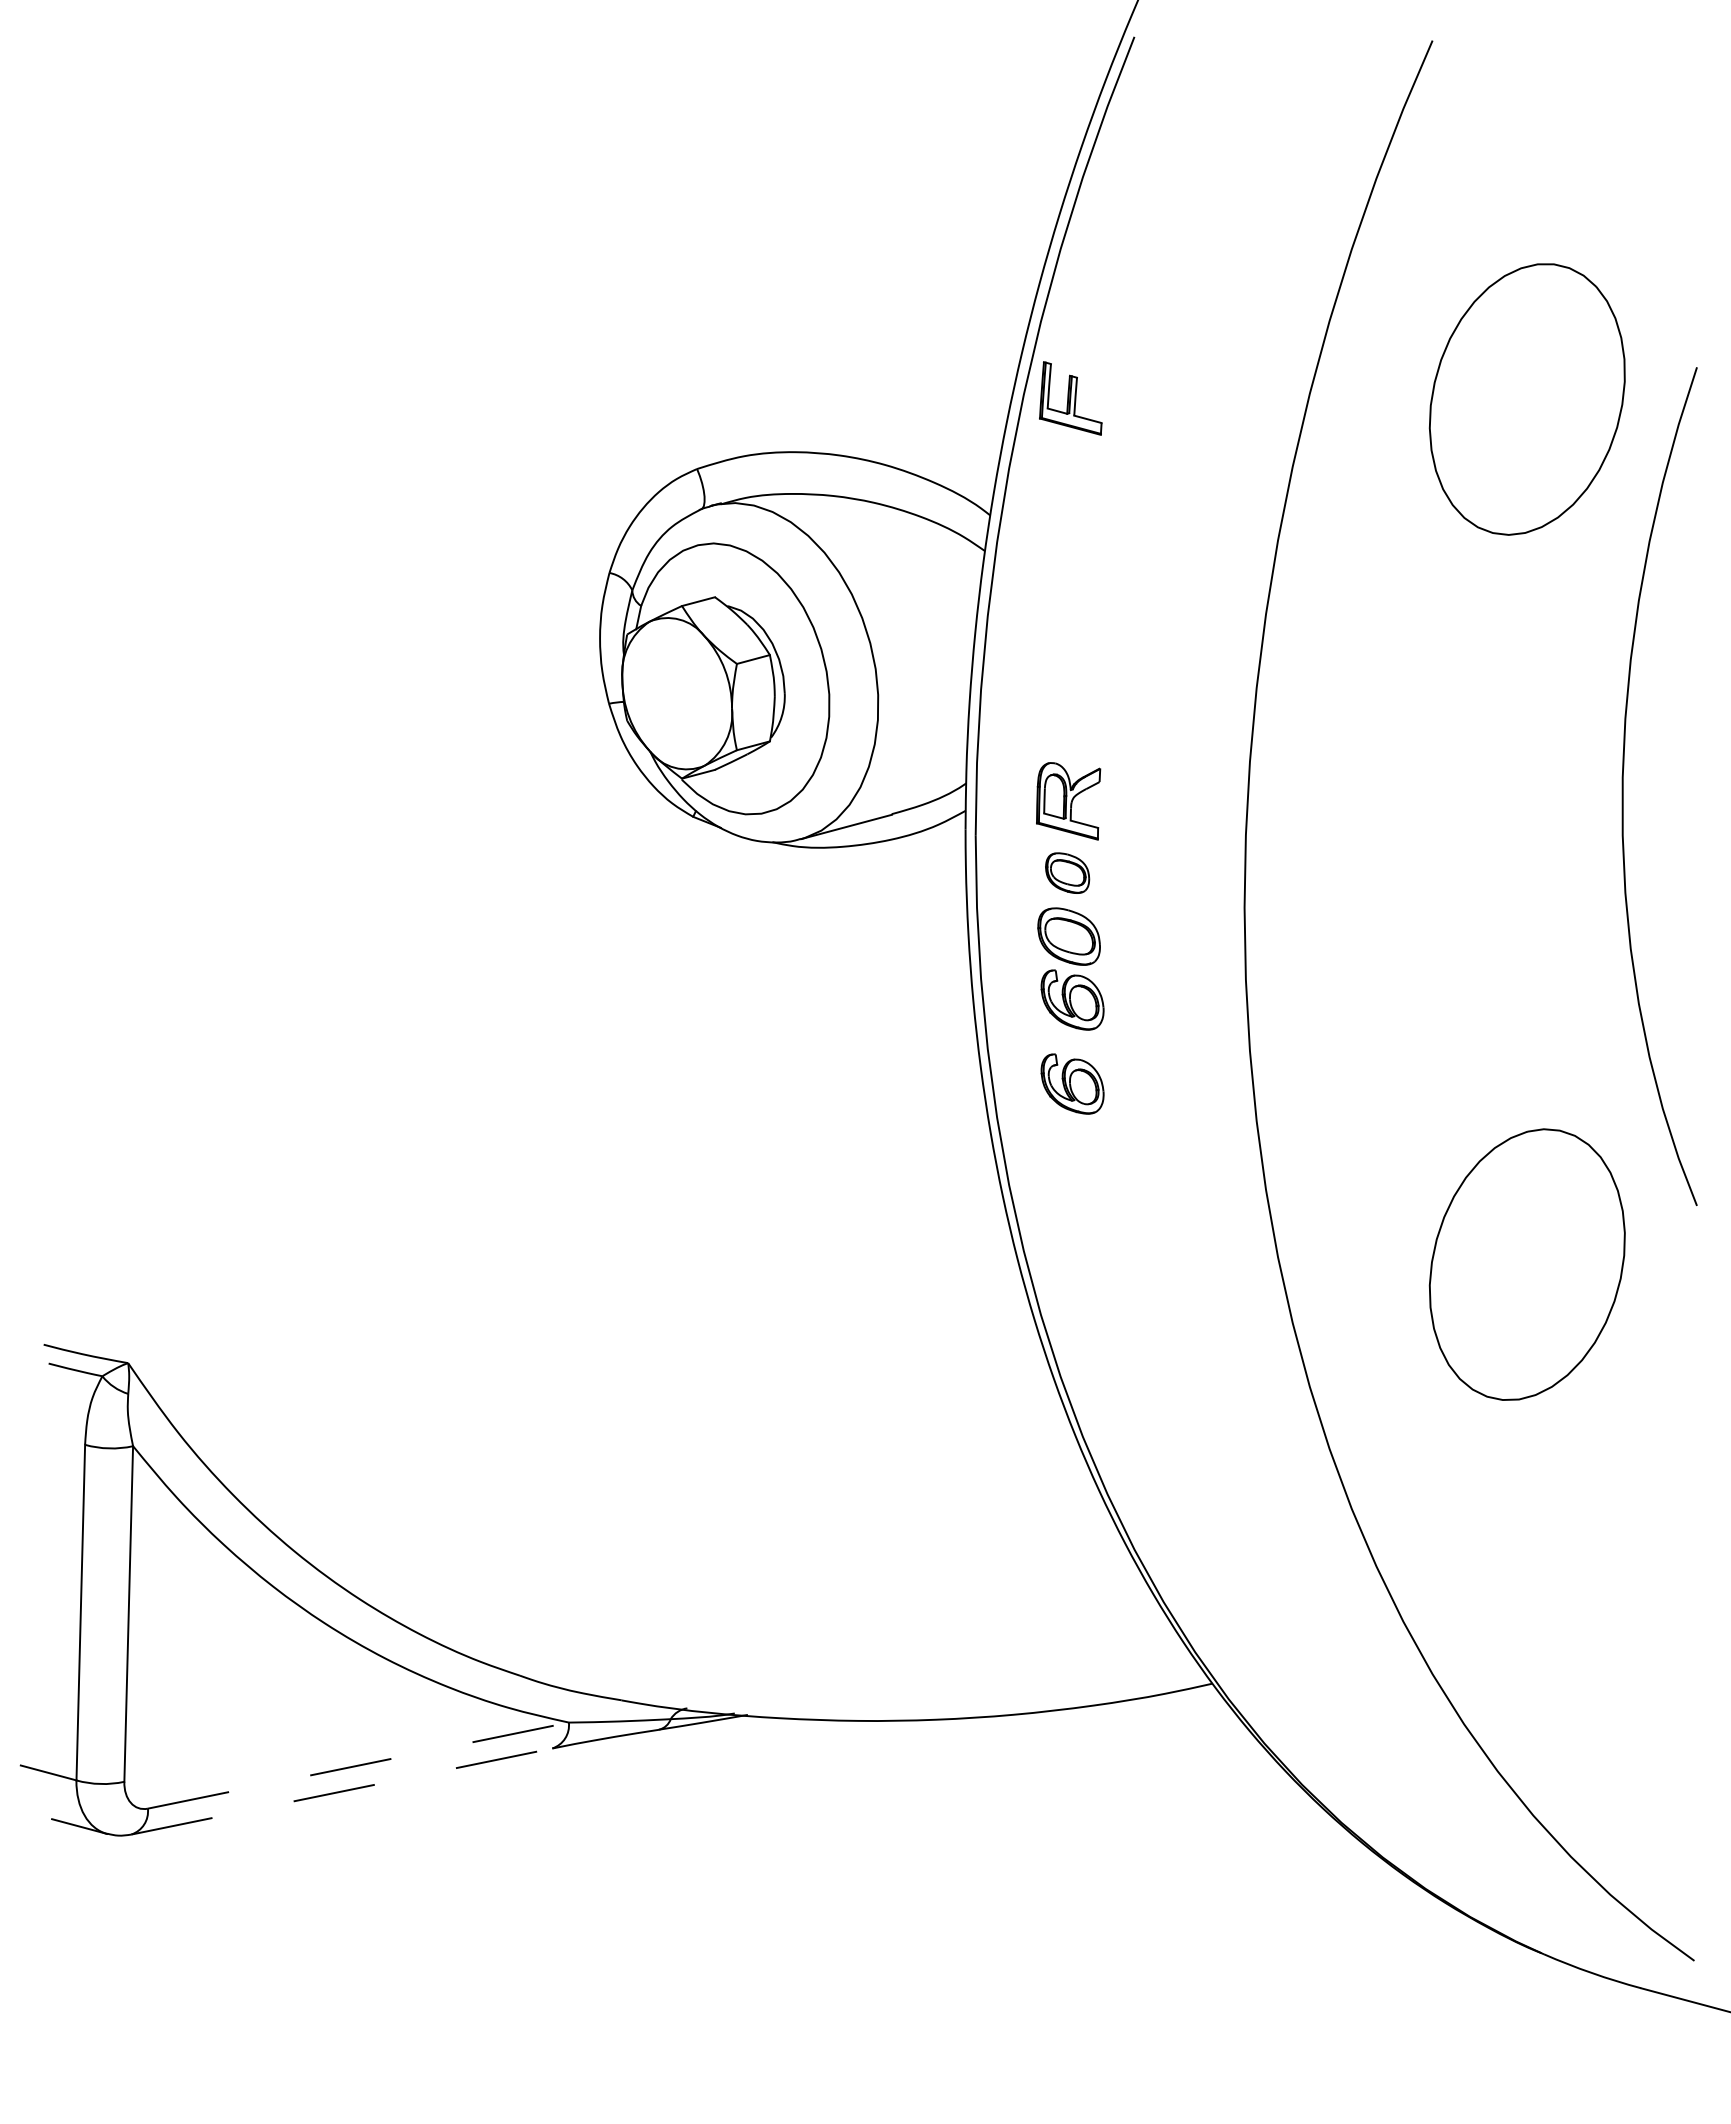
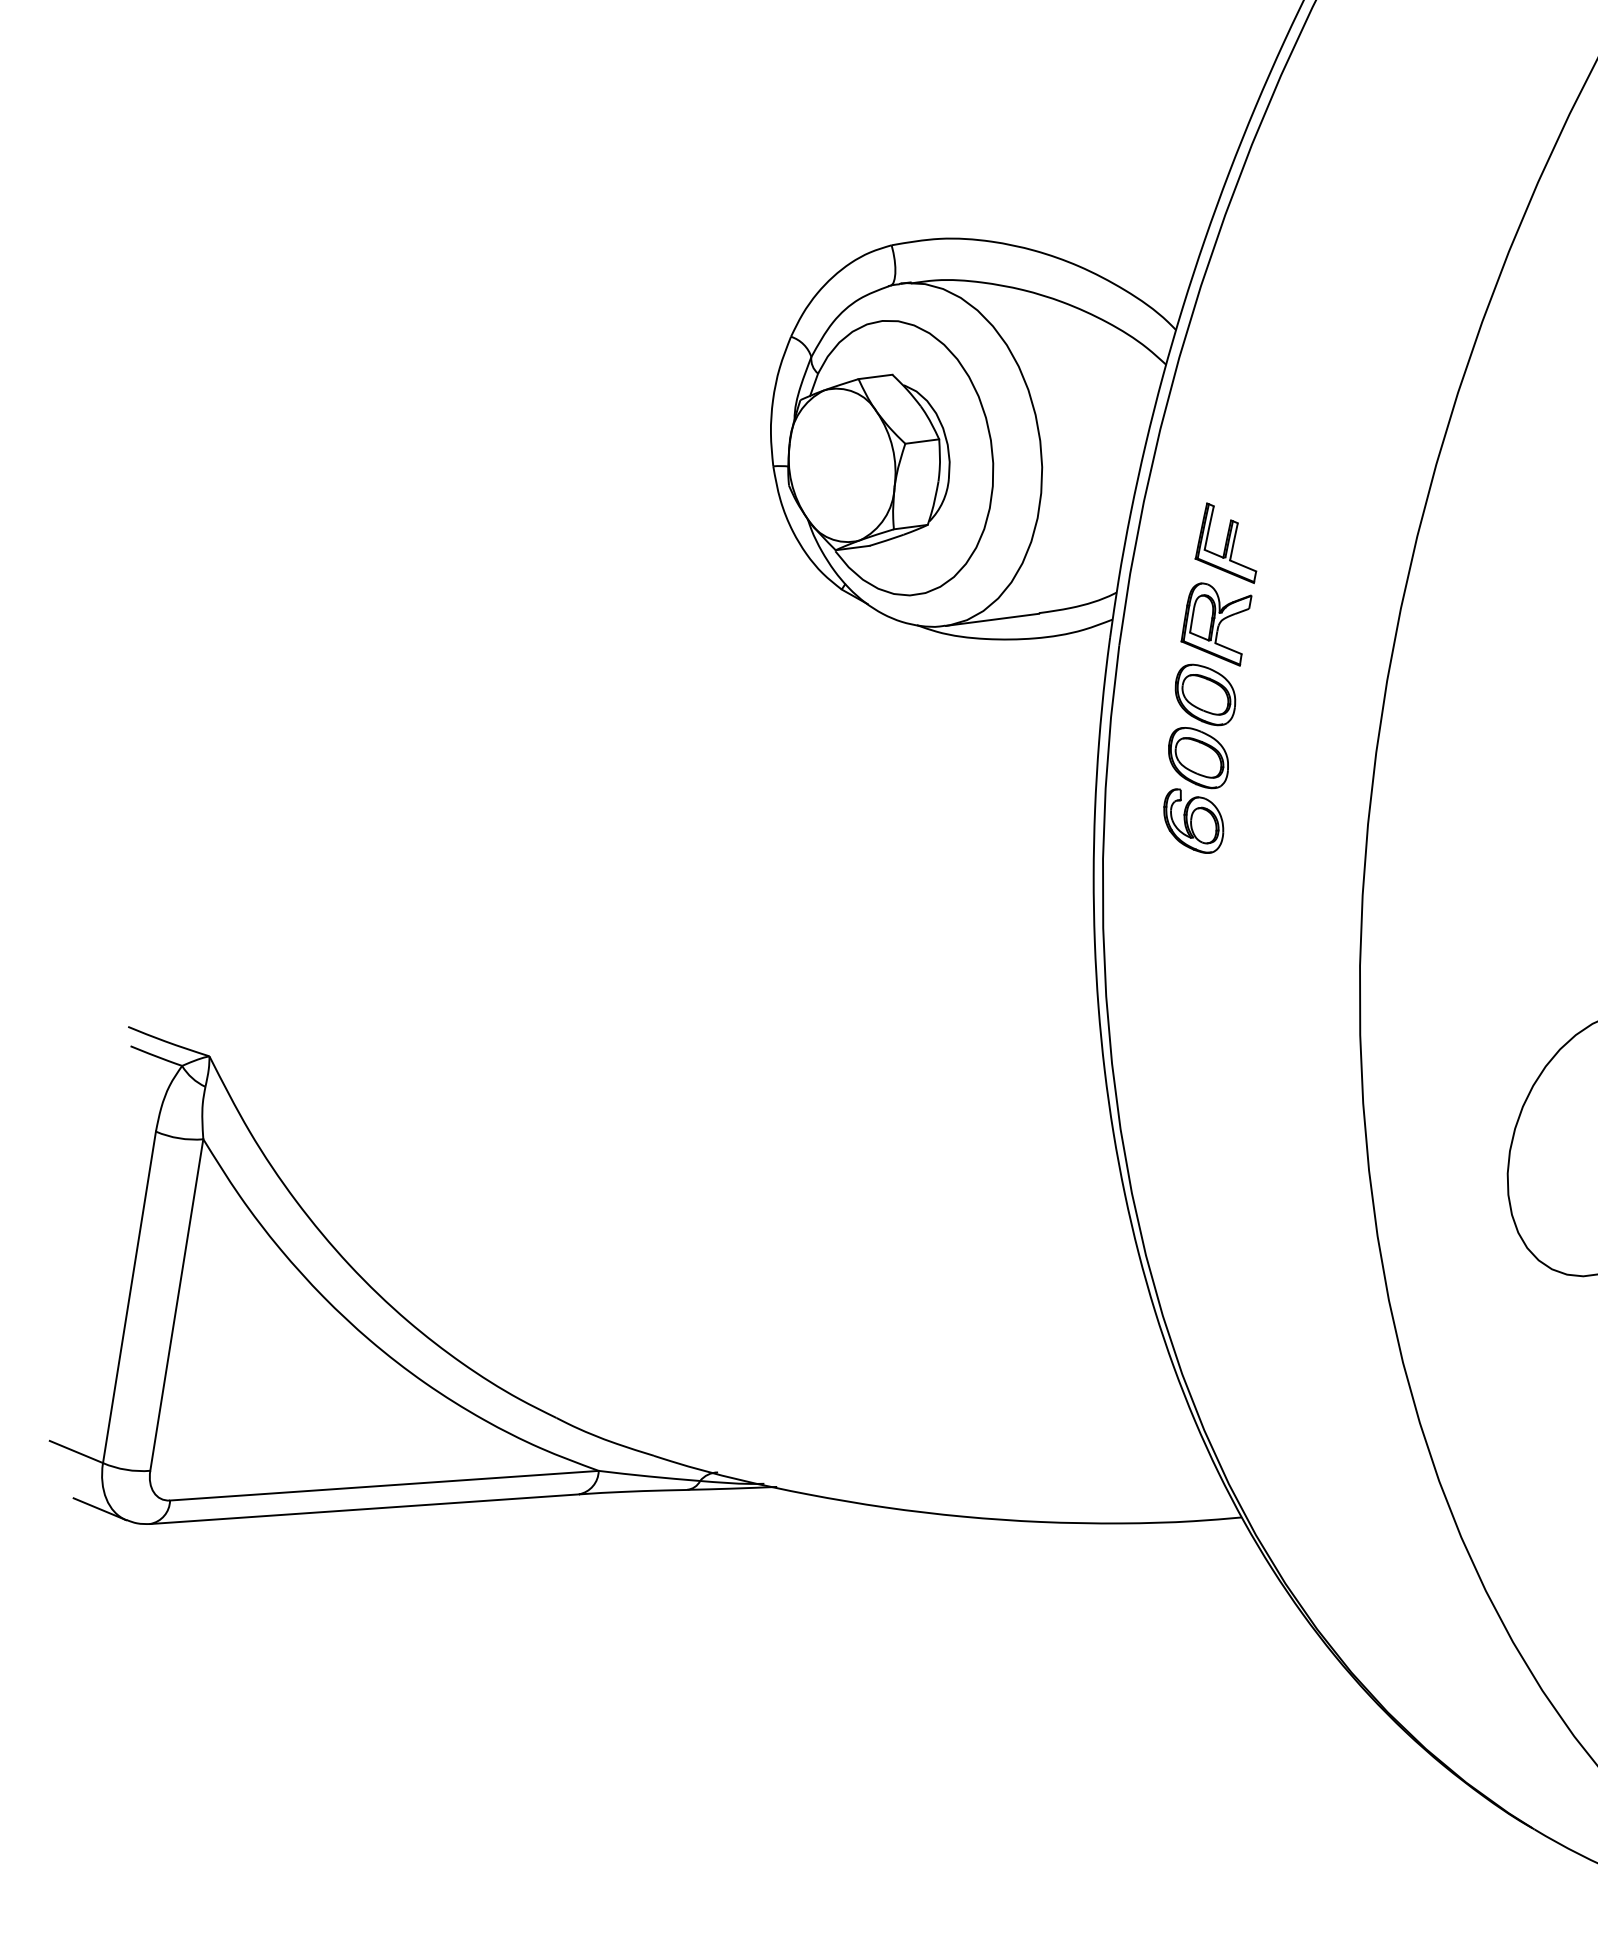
part: (1070, 398) -> (1228, 542), moved
part: (1067, 872) -> (1205, 694), size x1.43
part: (1072, 1083) -> (1182, 904), removed
line: (358, 1765) -> (384, 1485), dashed -> solid
line: (341, 1791) -> (364, 1509), dashed -> solid

